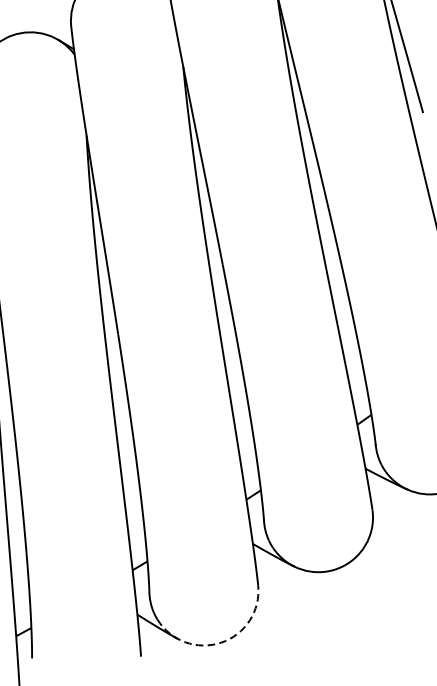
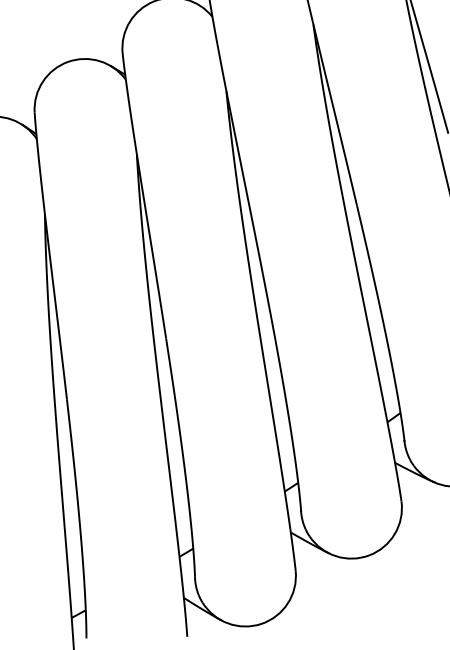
arc: (221, 642) -> (261, 623), dashed -> solid

